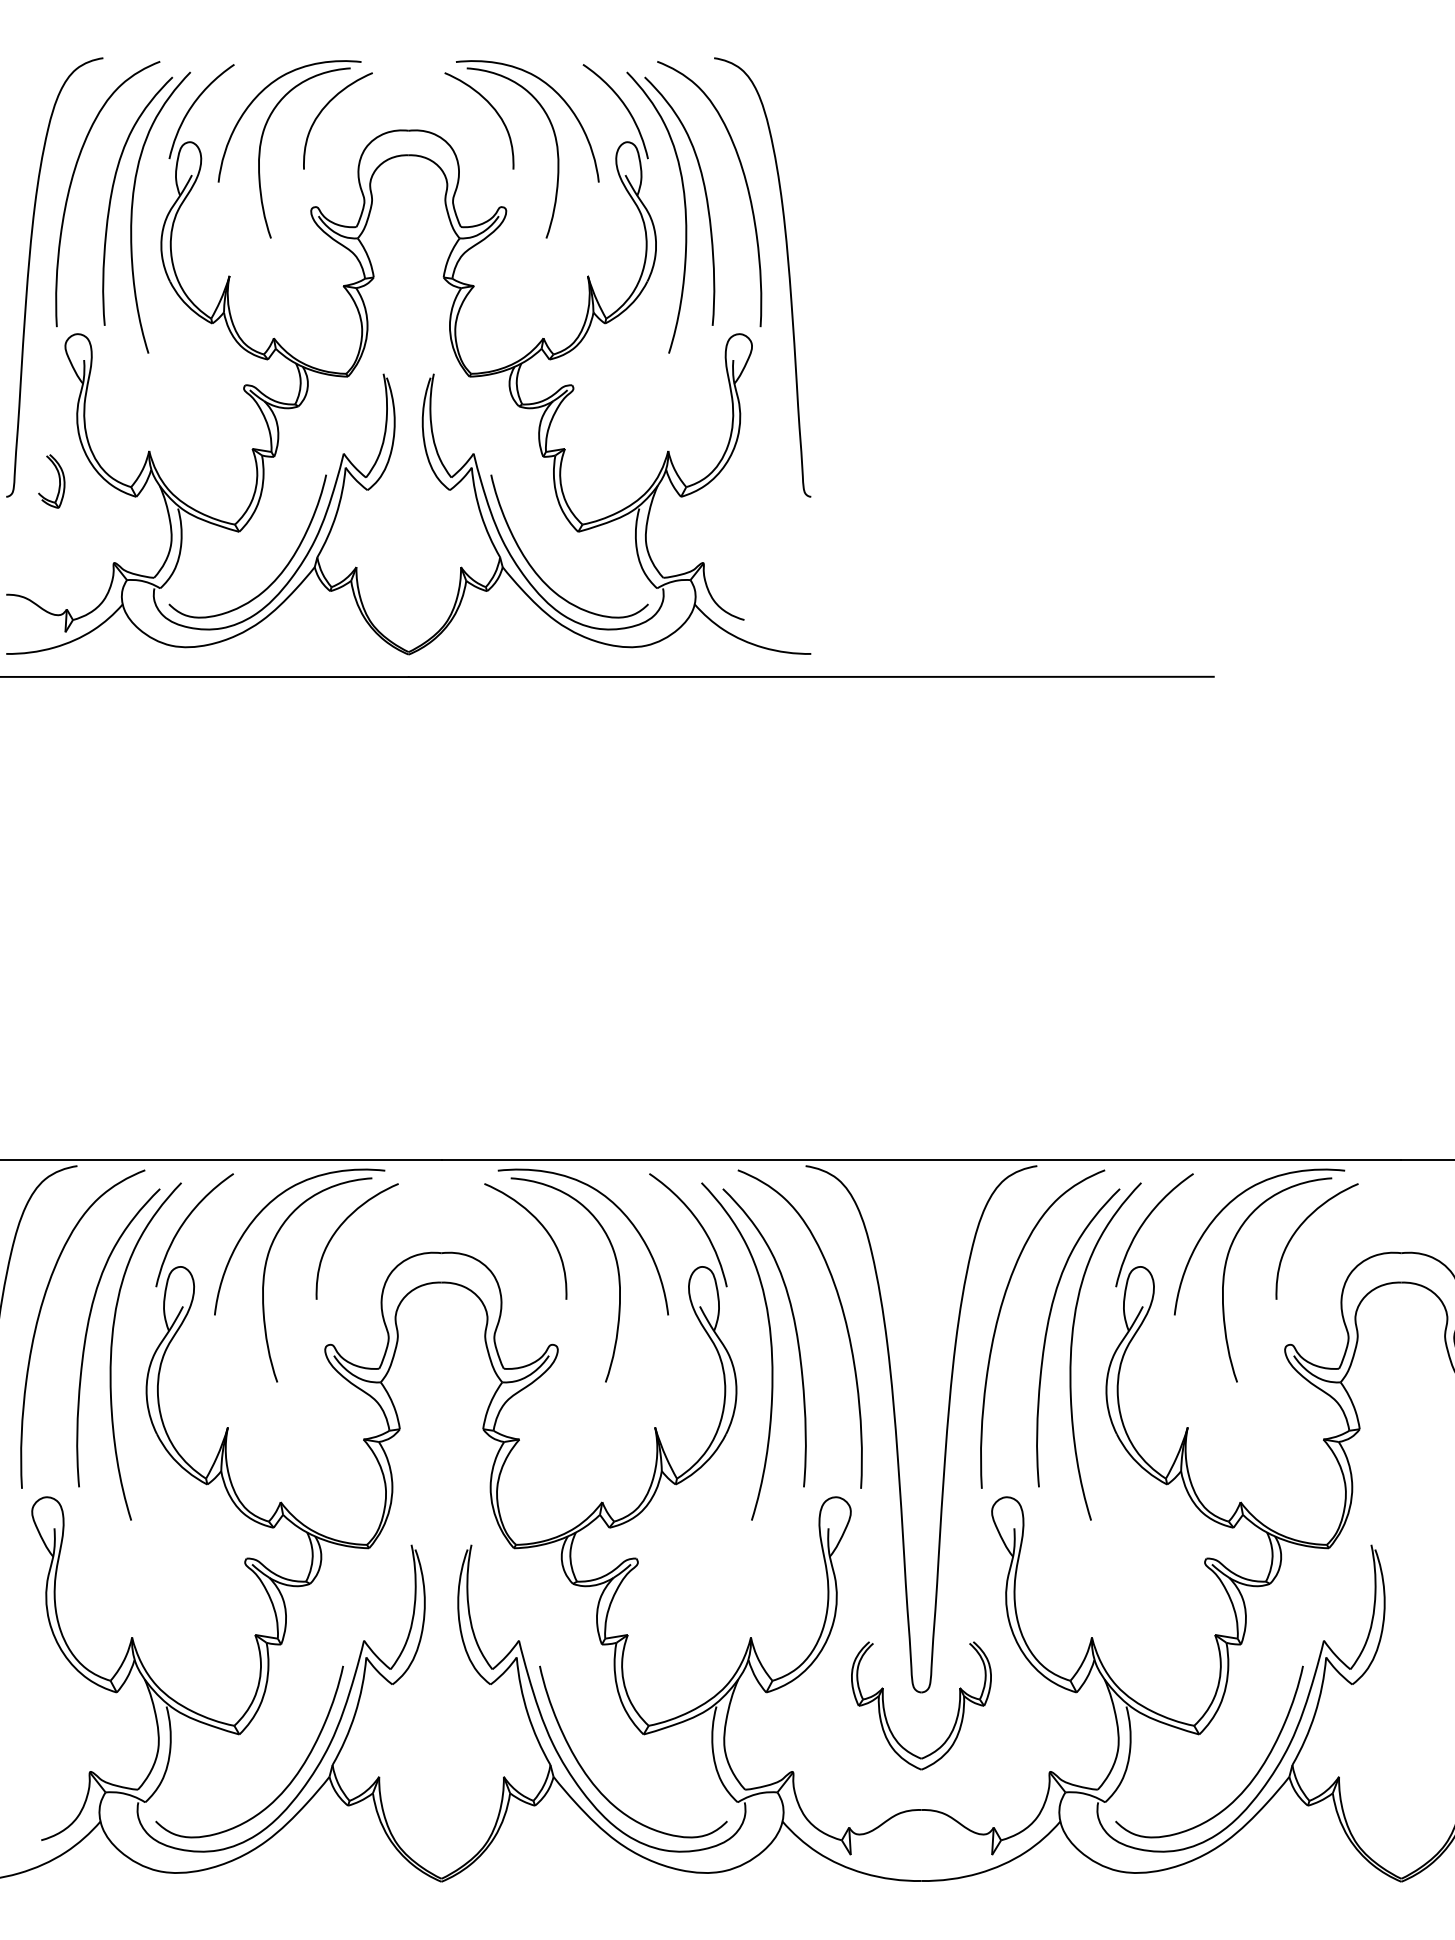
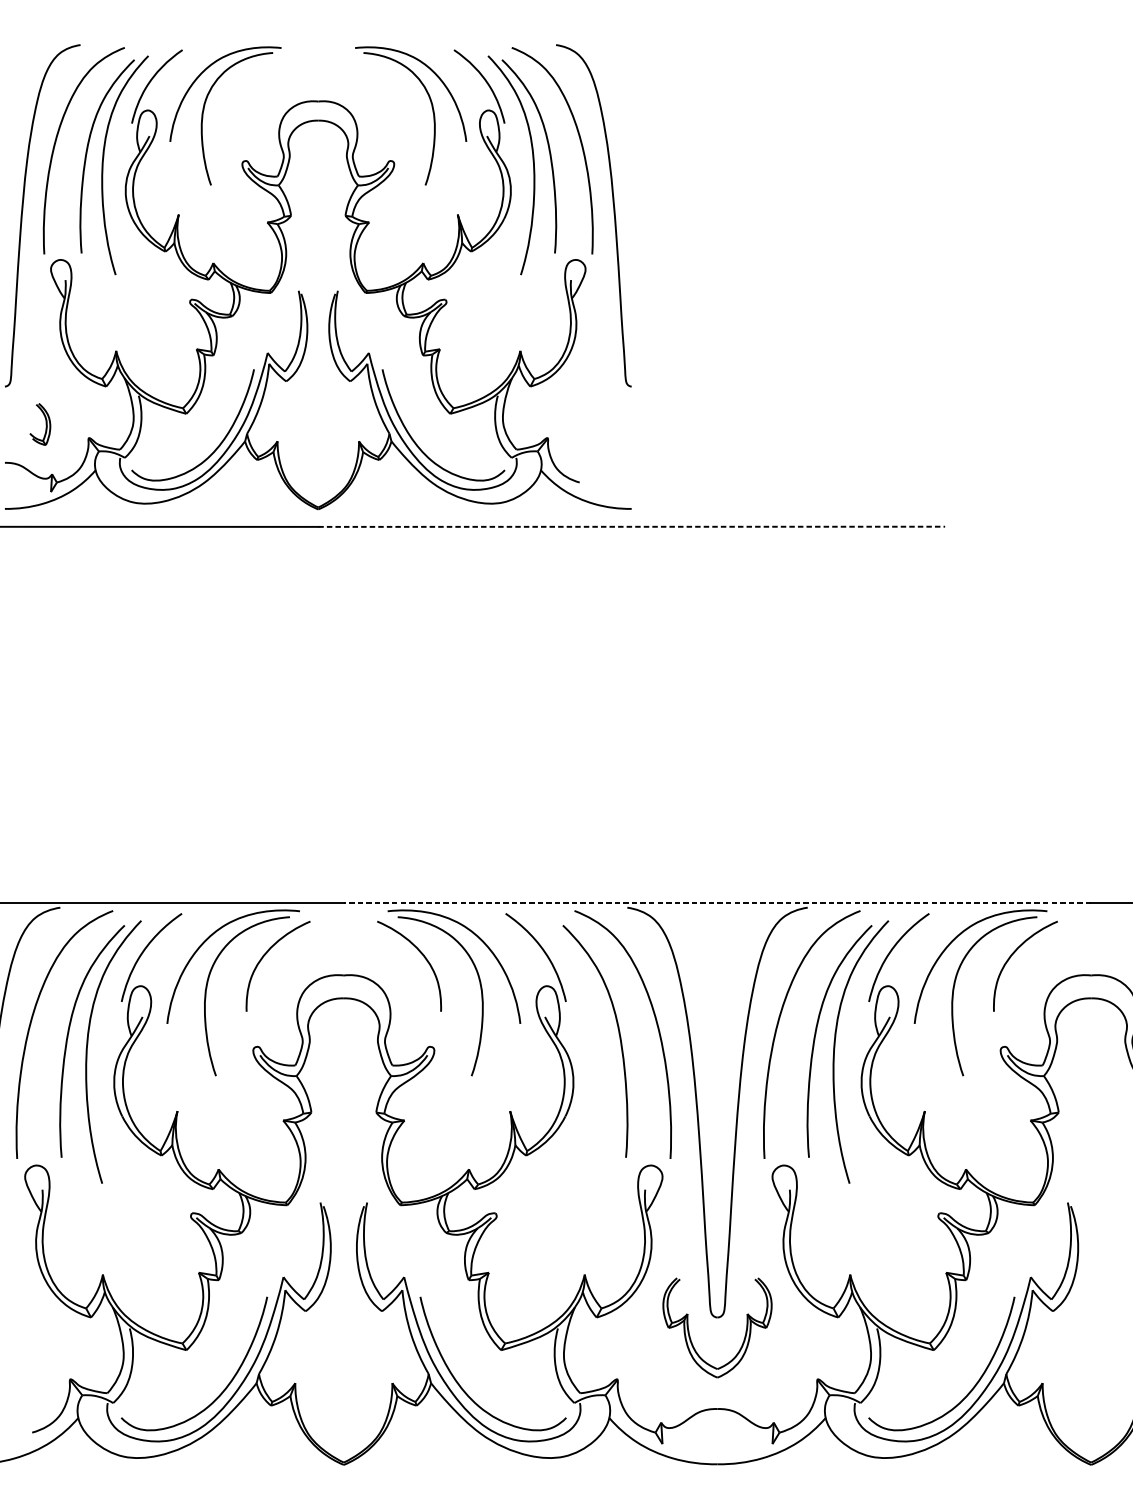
curve: (491, 107) -> (382, 83), removed
curve: (323, 110) -> (251, 85), removed
part: (59, 481) -> (46, 424), moved
line: (811, 676) -> (631, 526), solid -> dashed
line: (921, 1160) -> (717, 903), solid -> dashed
curve: (770, 1350) -> (599, 1051), removed

